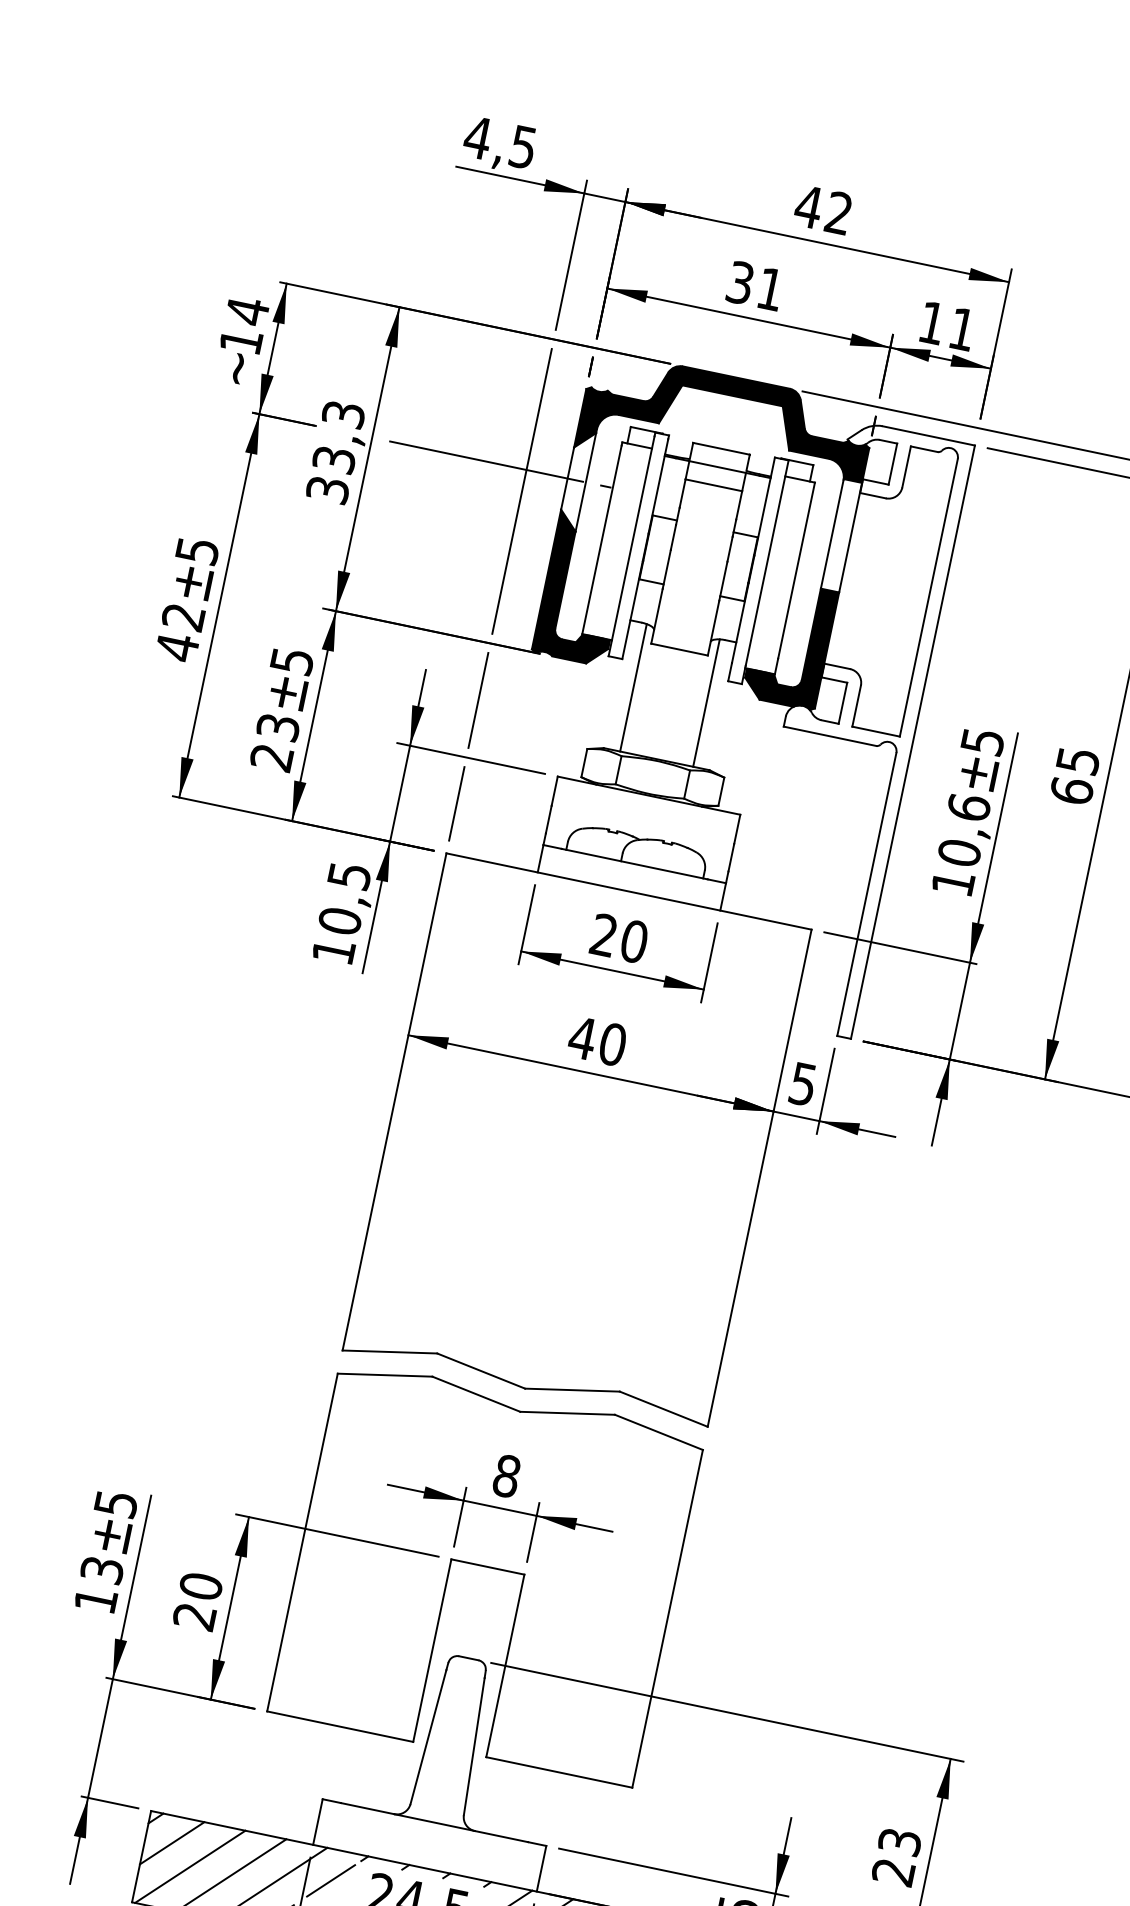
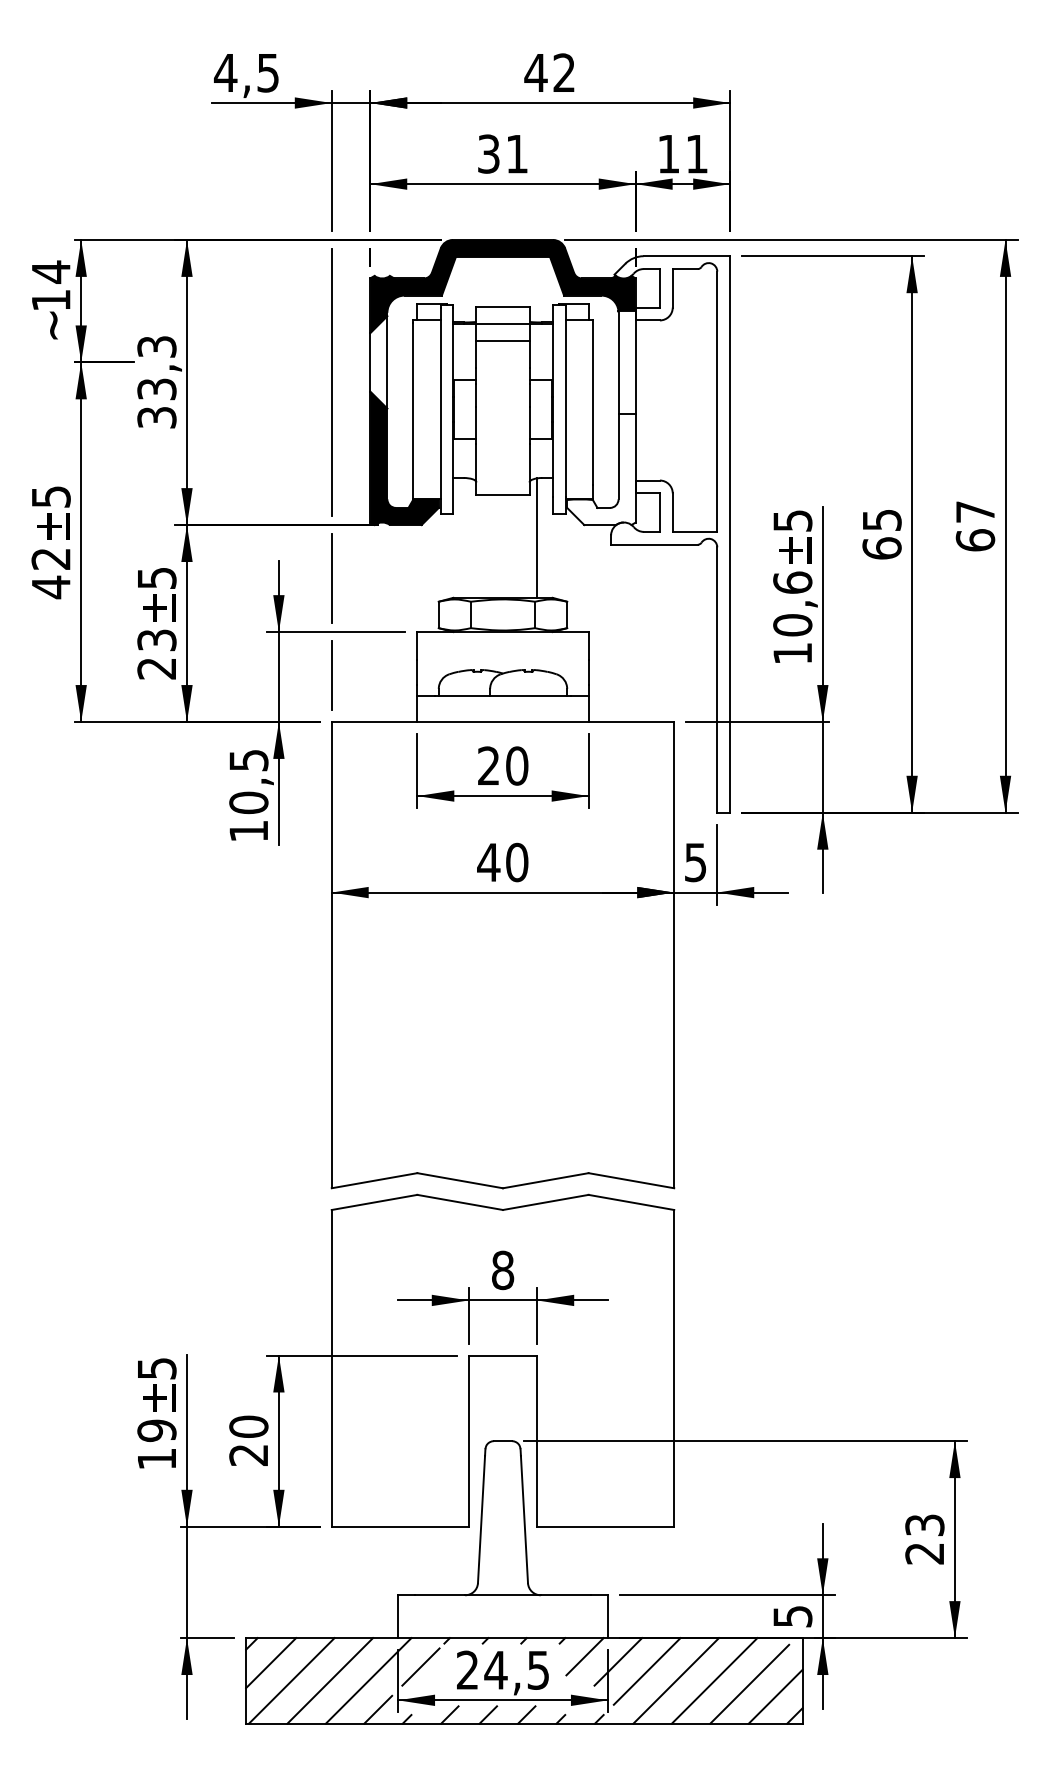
line: (499, 464) -> (306, 362), removed
fill: (790, 644) -> (601, 469), removed
line: (633, 687) -> (468, 537), removed
text: (101, 1569) -> (156, 1430), 13 -> 19

